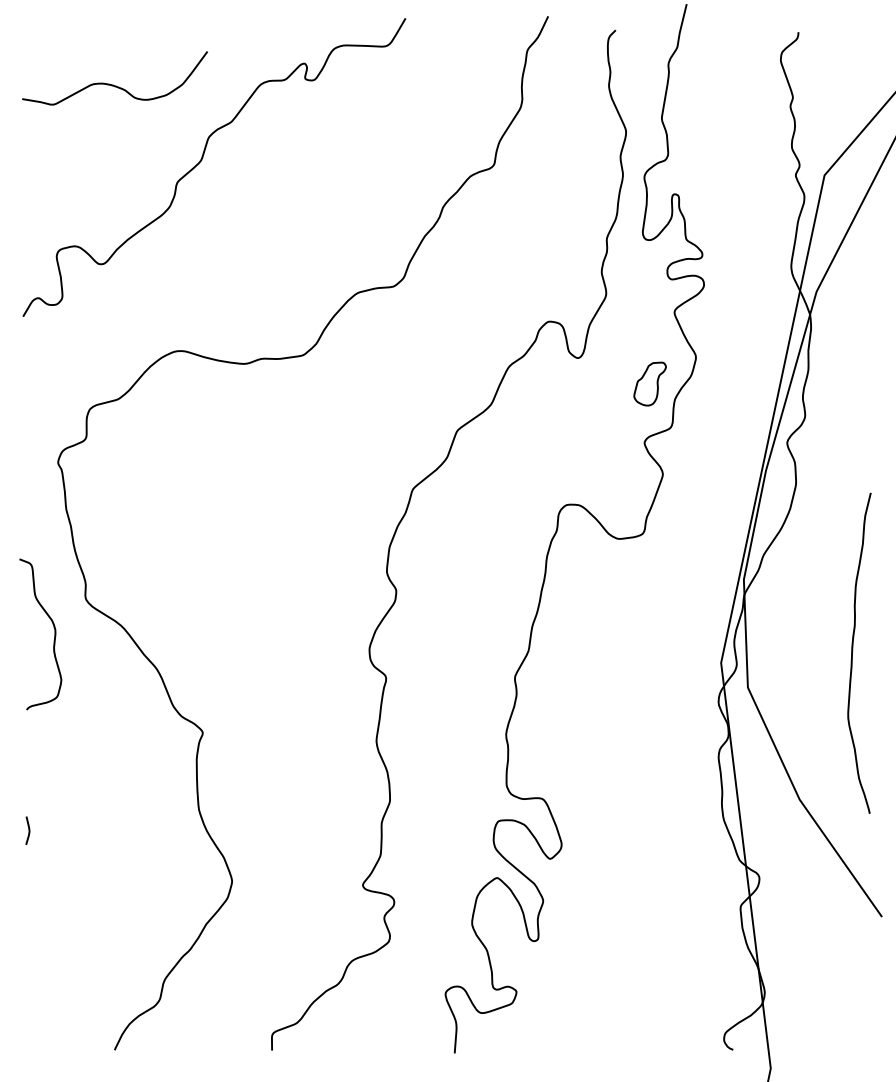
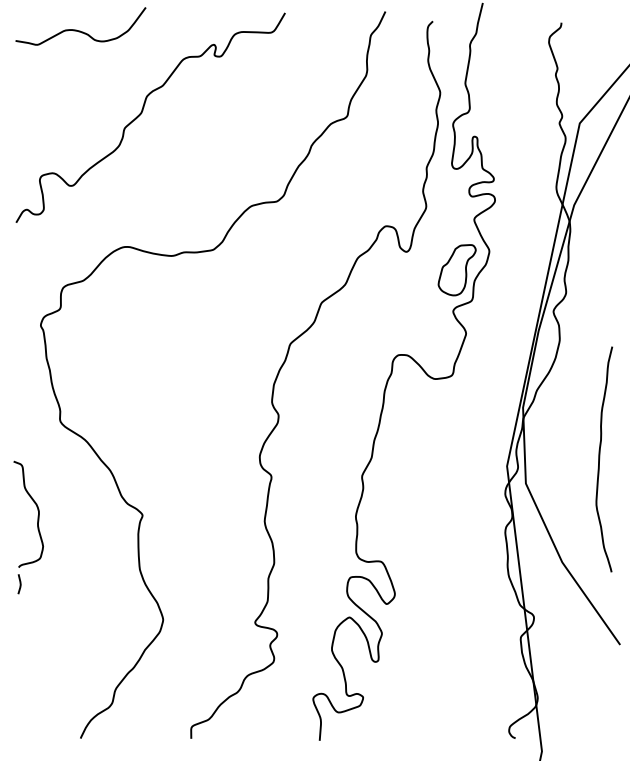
curve: (113, 84) -> (79, 30), moved
part: (649, 383) -> (456, 269), size x1.67
curve: (54, 634) -> (38, 514), moved

